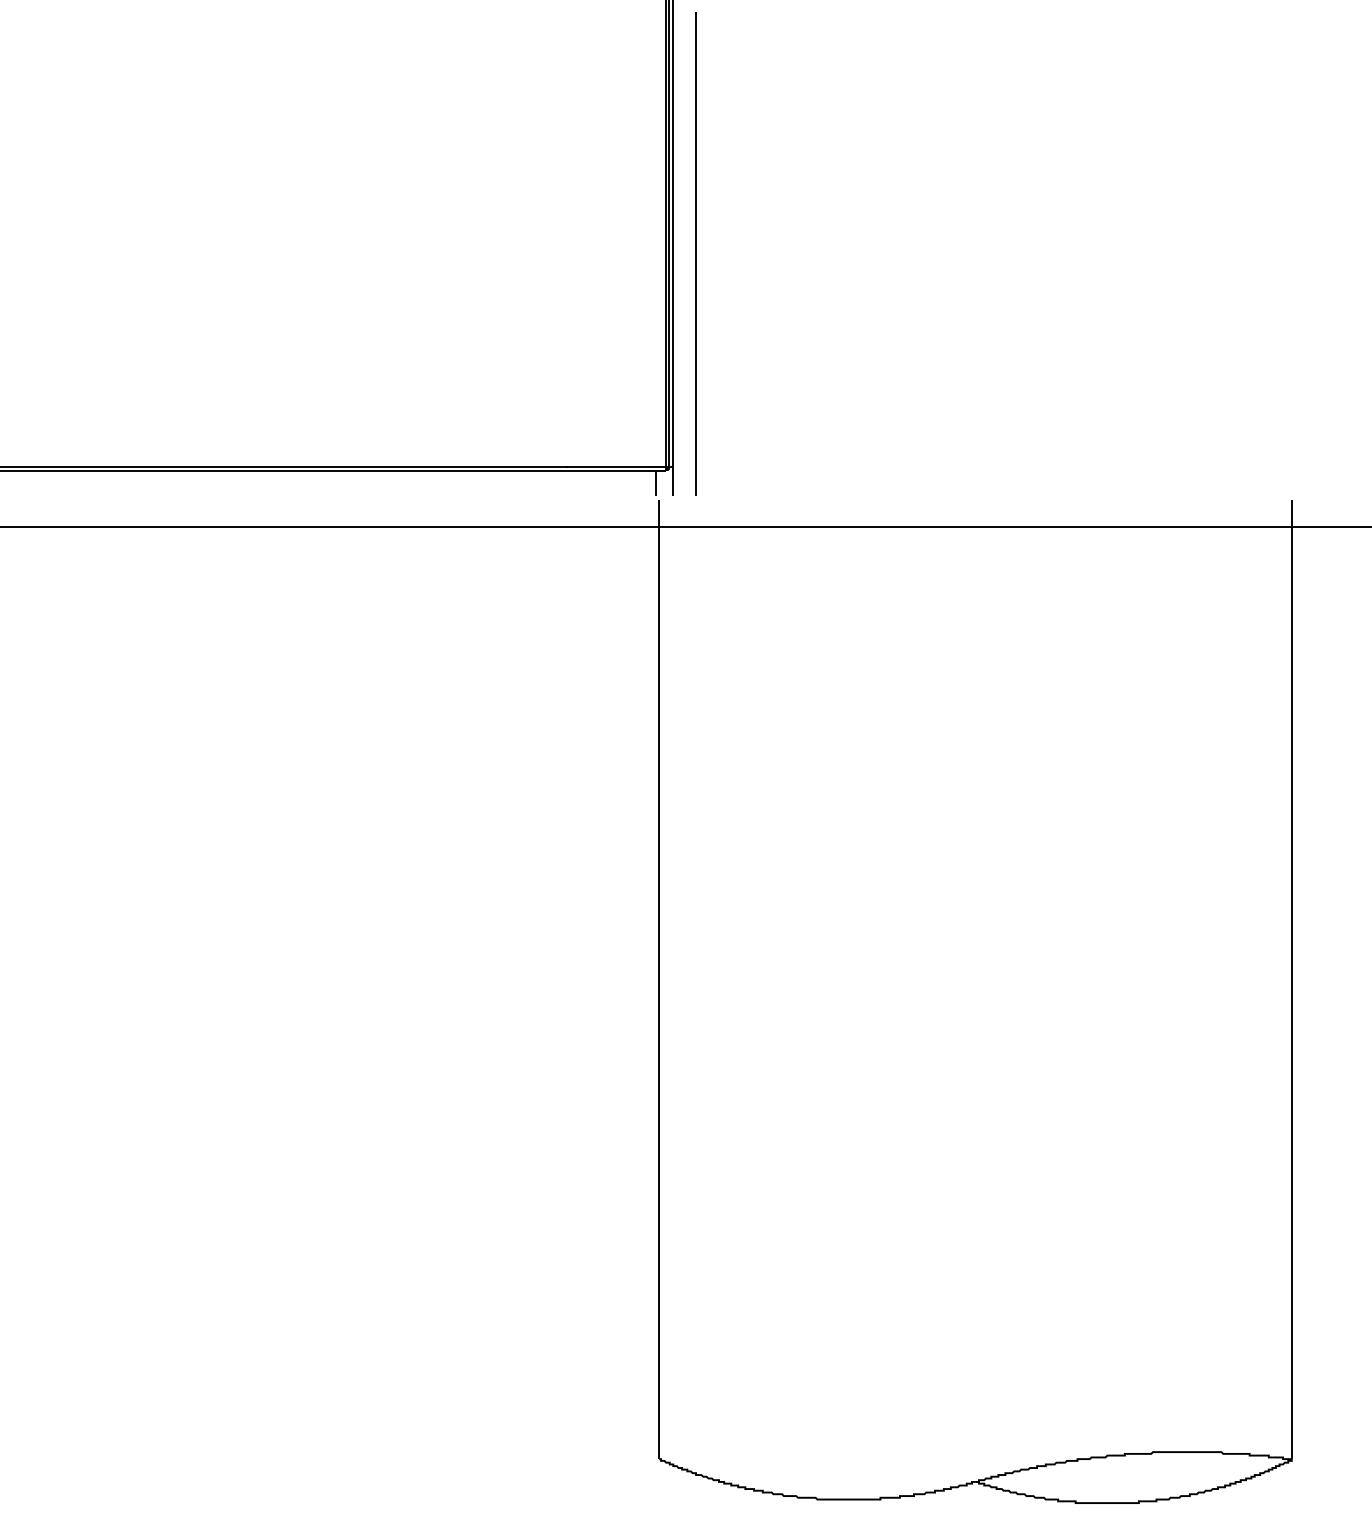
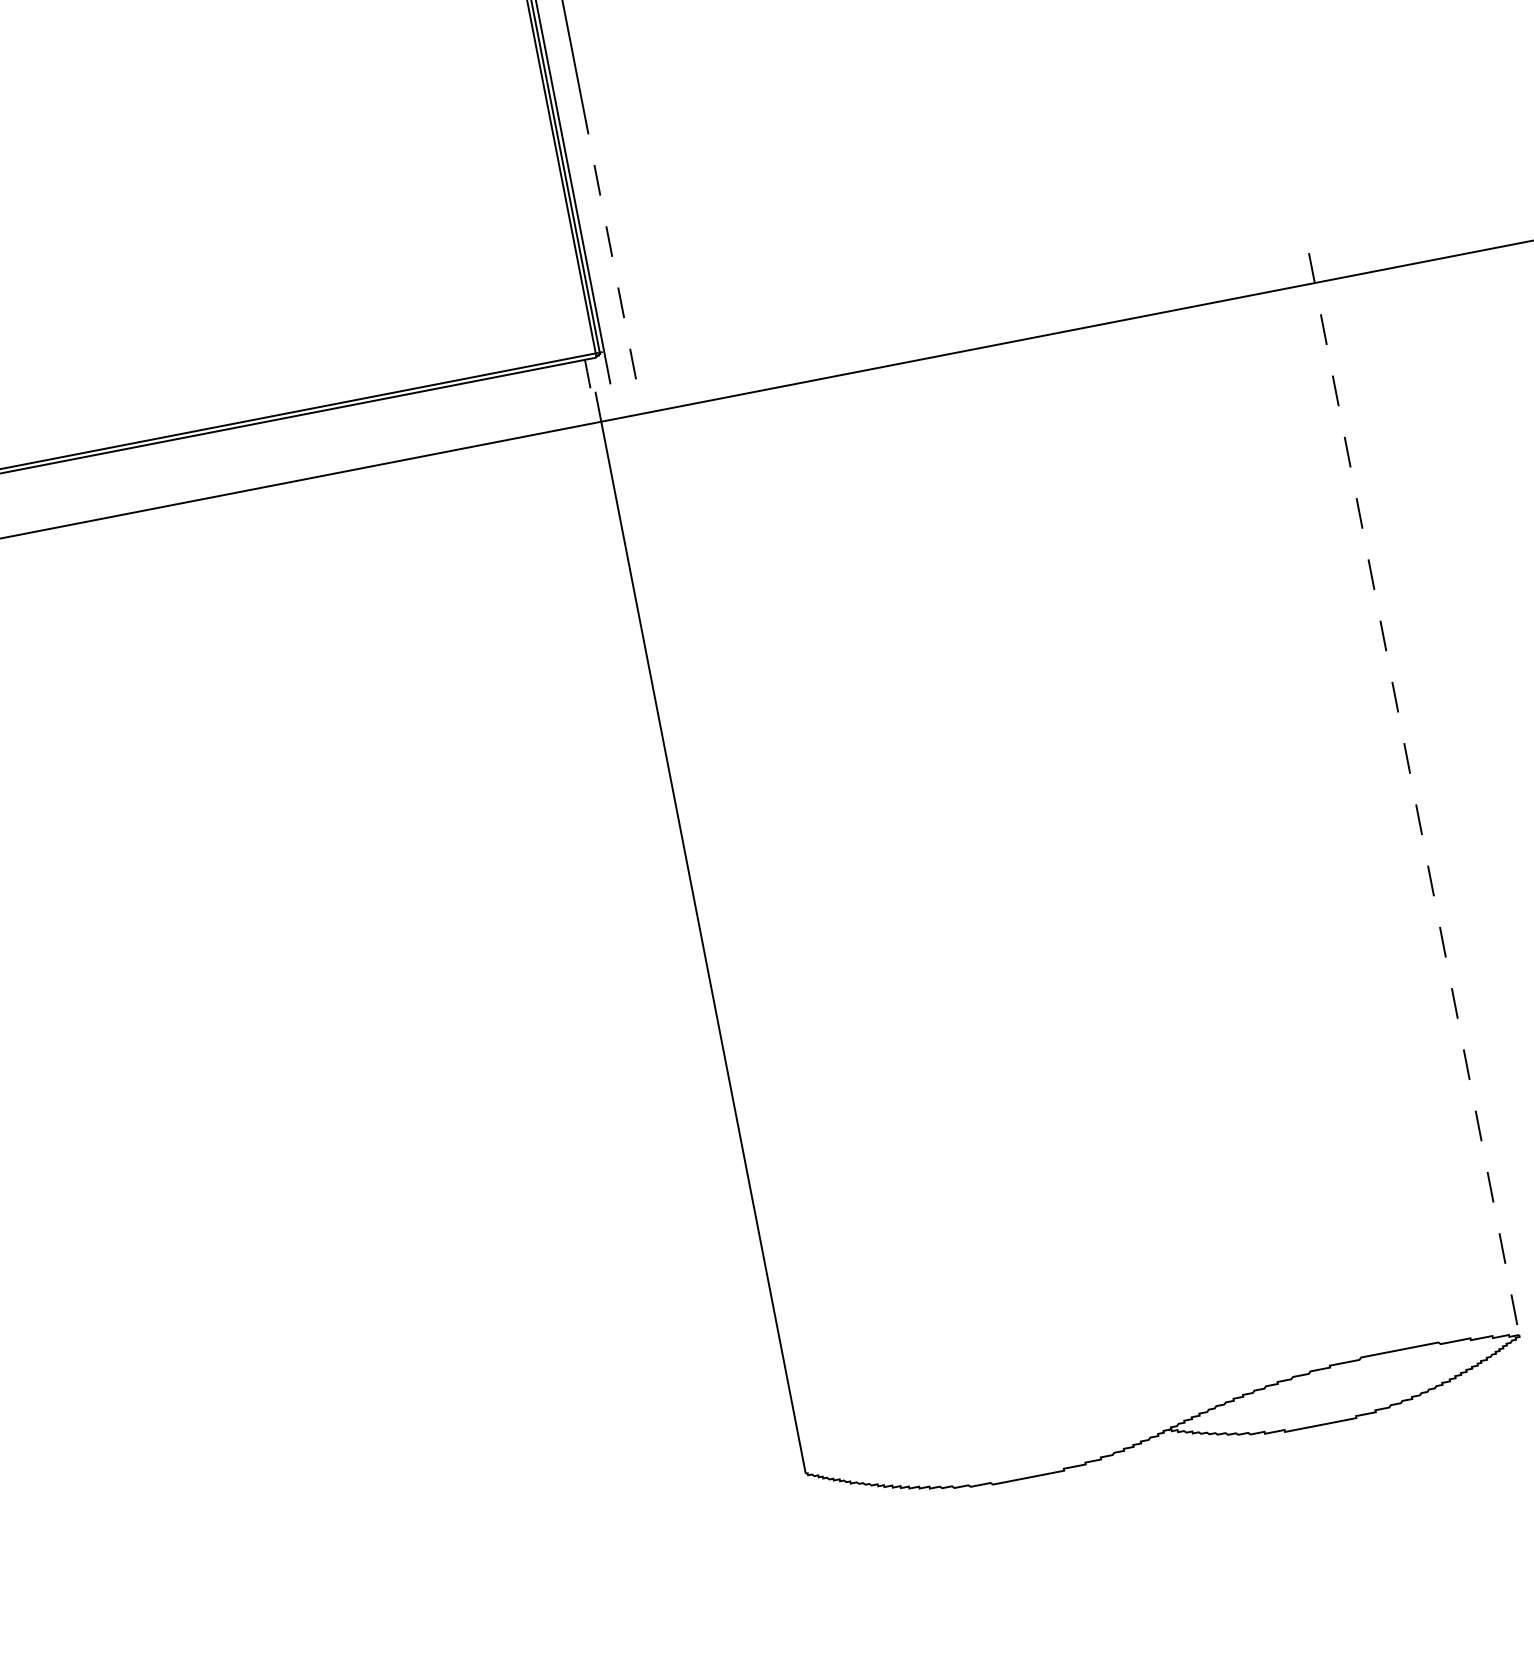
line: (696, 375) -> (610, 243), solid -> dashed
line: (1291, 979) -> (1413, 794), solid -> dashed

